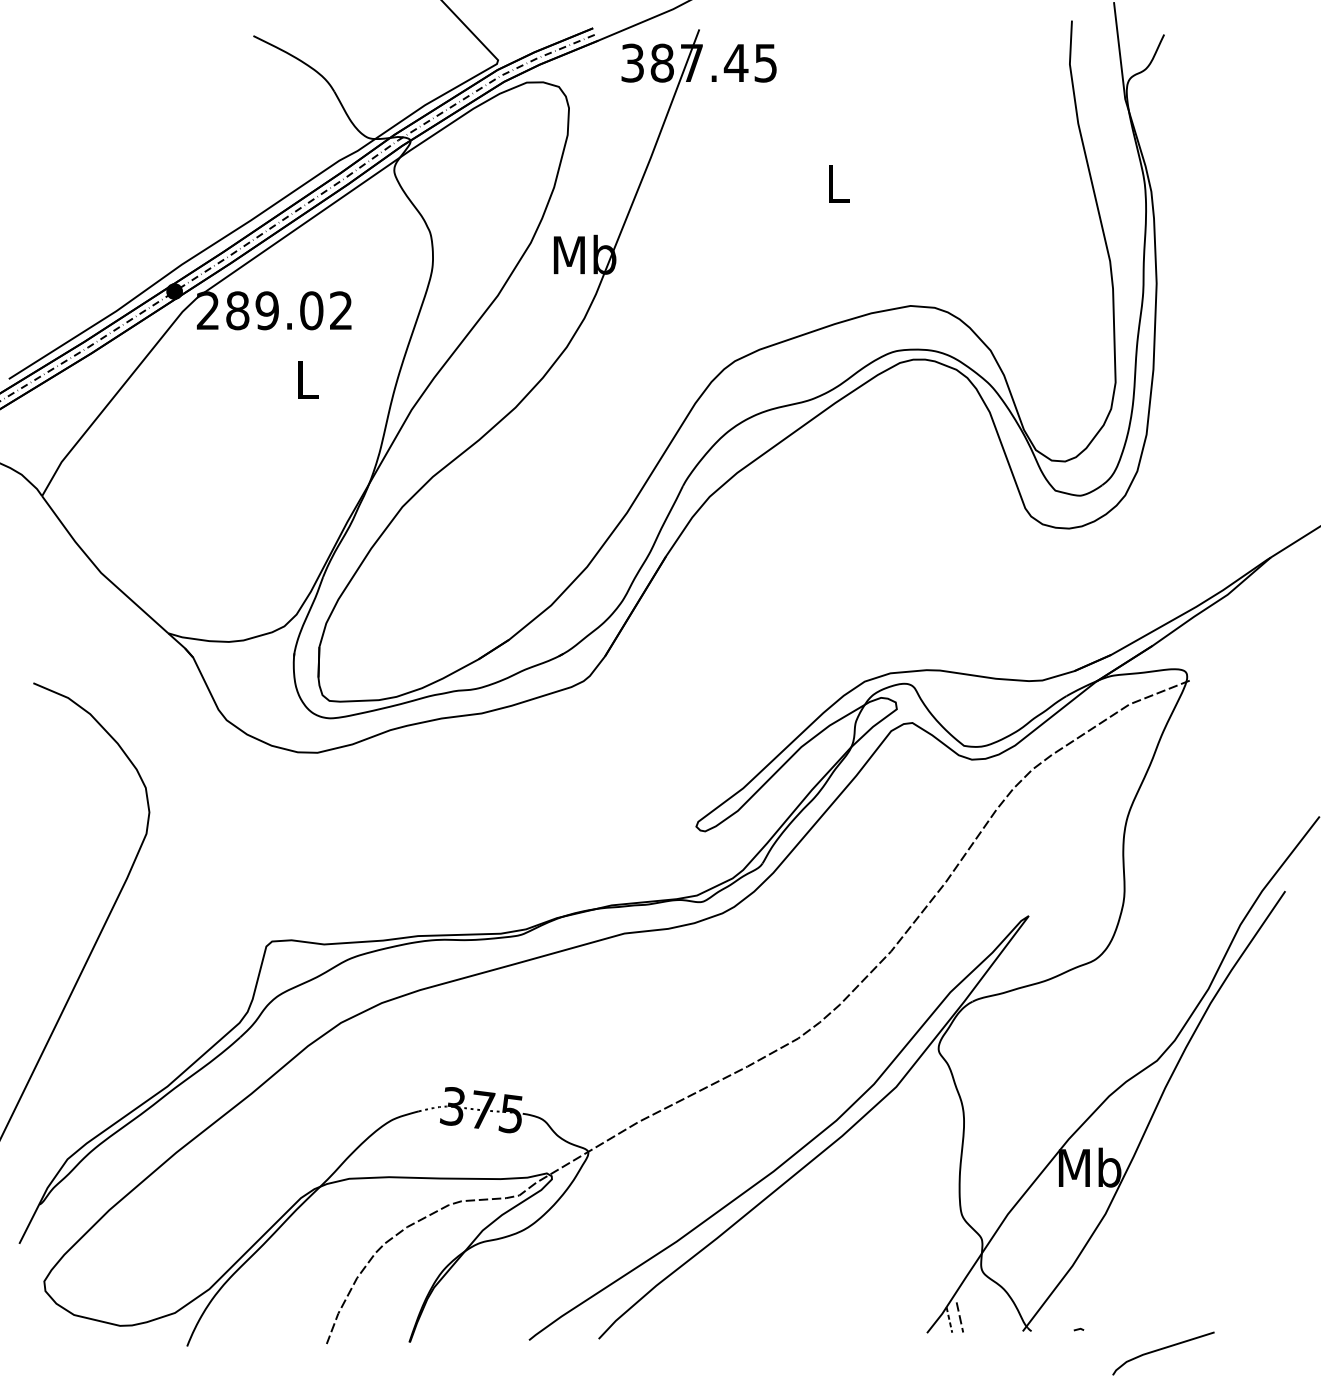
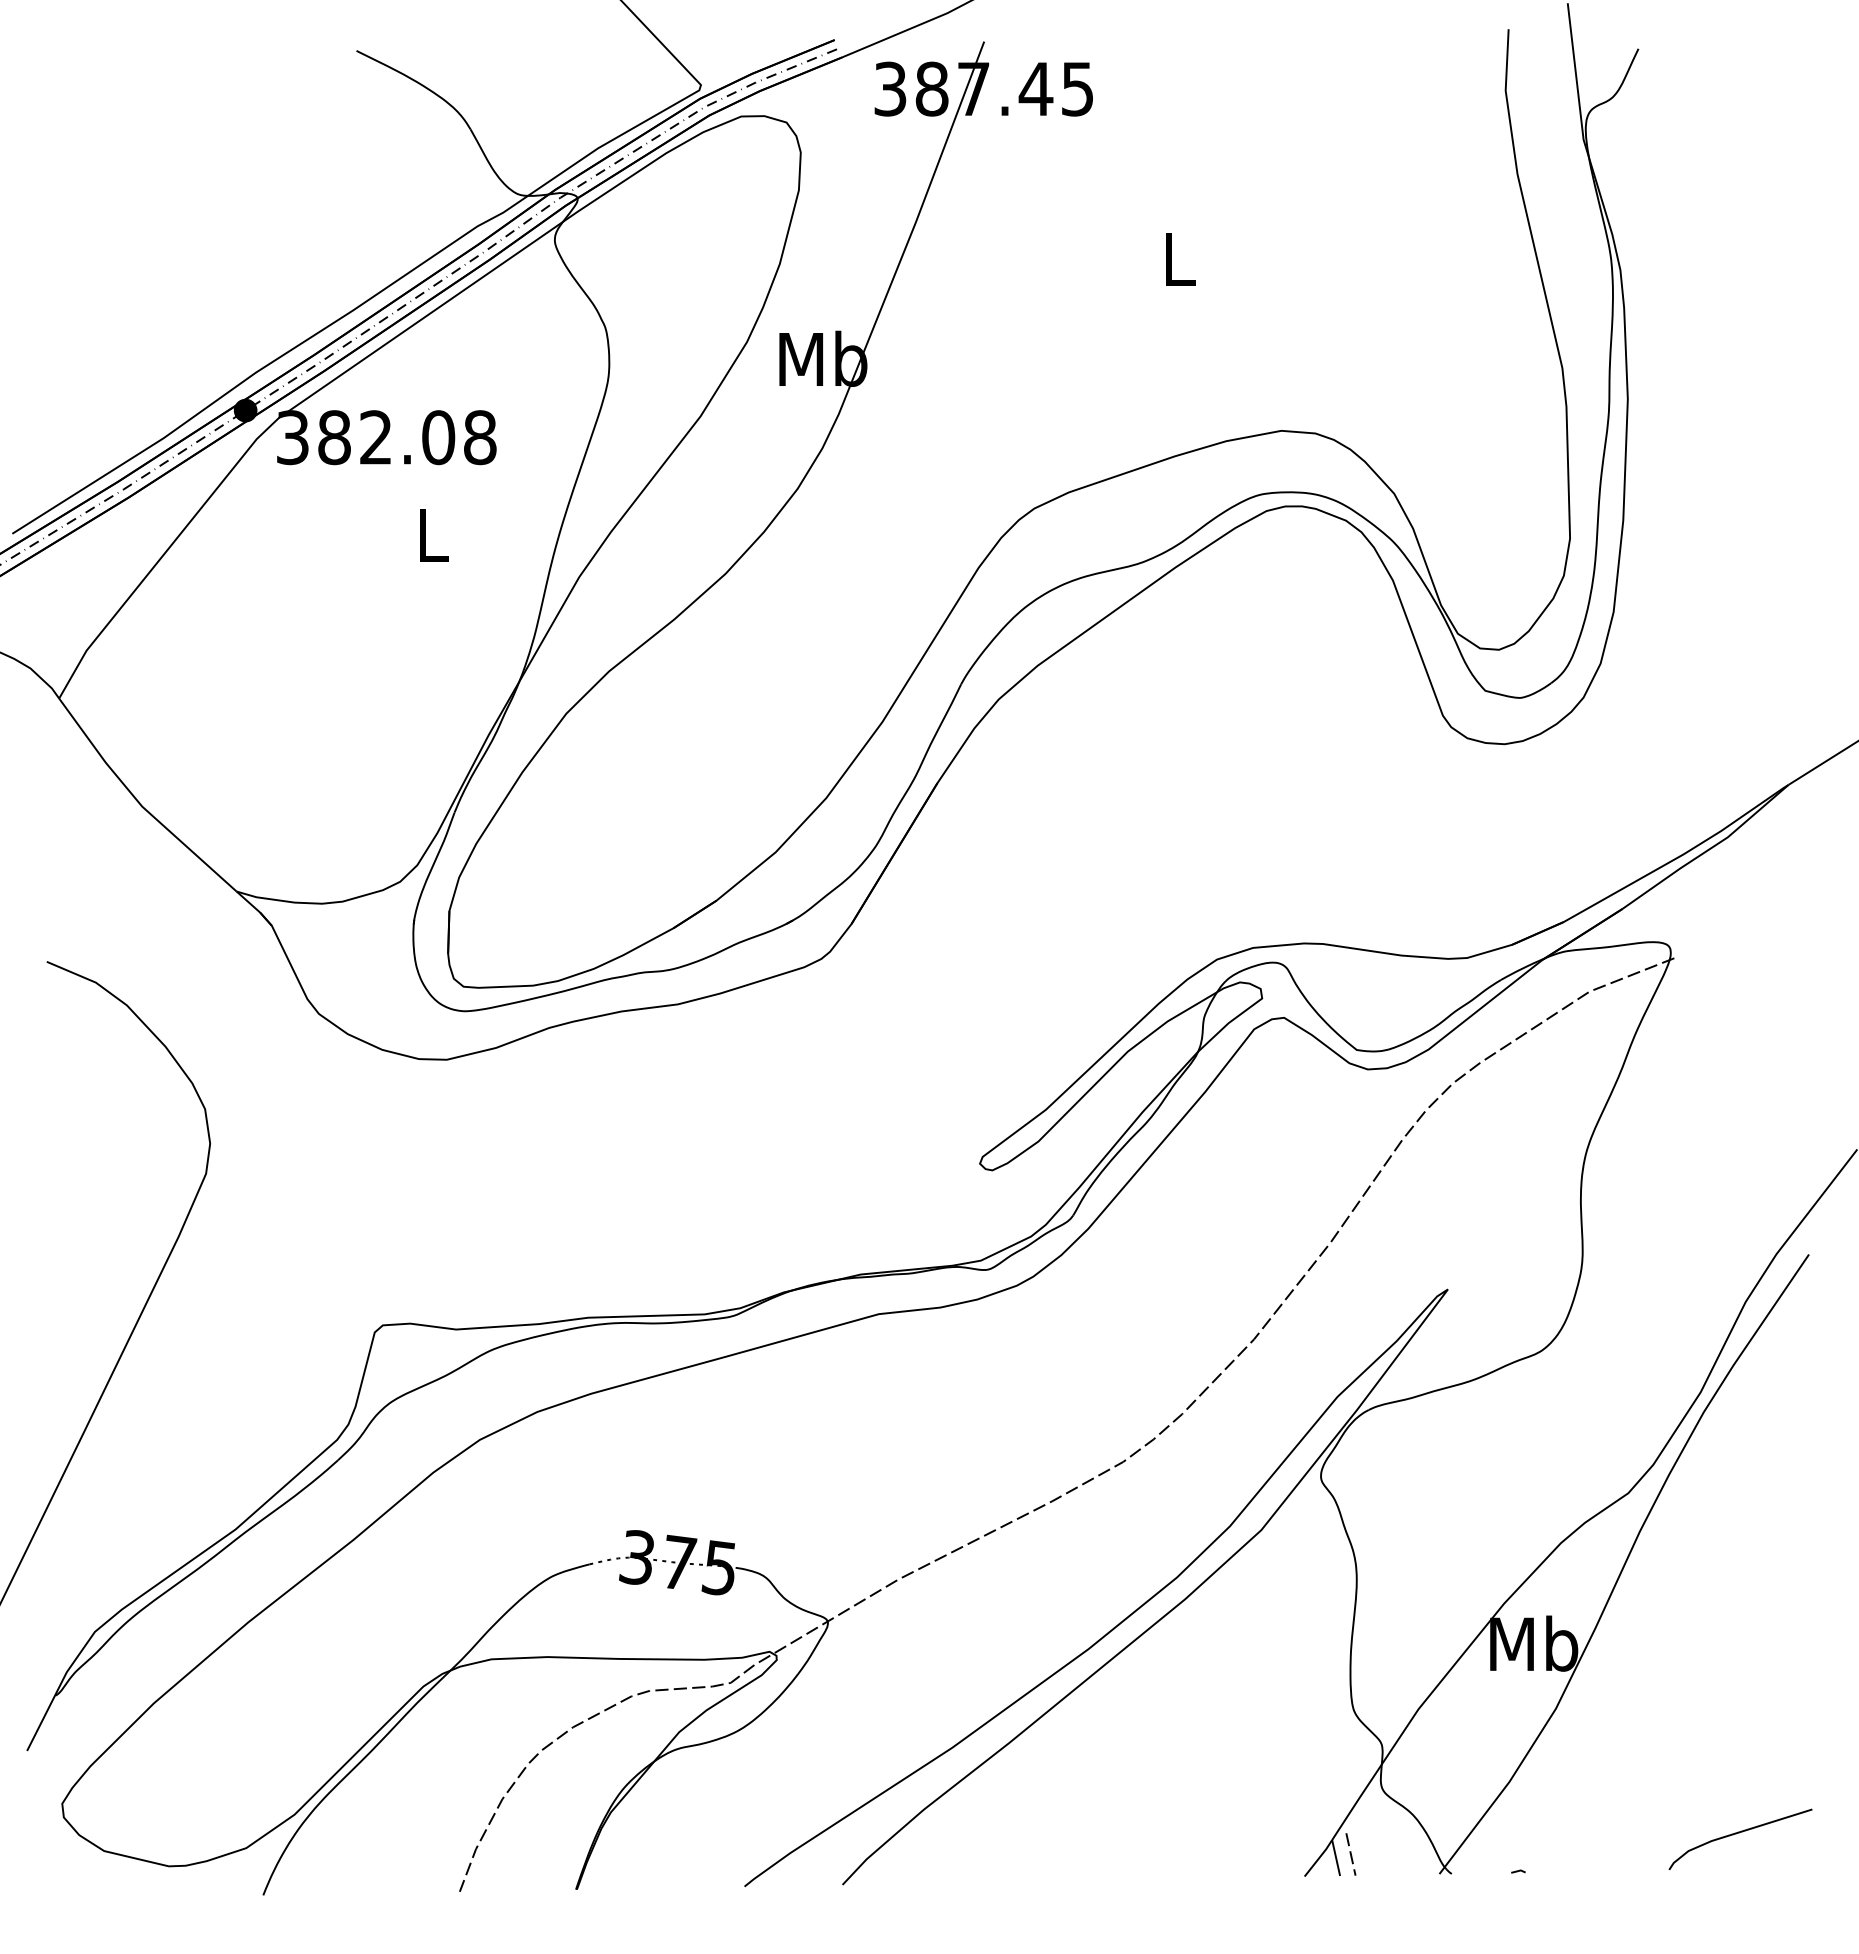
text: (274, 310) -> (386, 437), 289.02 -> 382.08
line: (949, 1320) -> (1336, 1858), dashed -> solid
curve: (1162, 1349) -> (1739, 1833), moved

